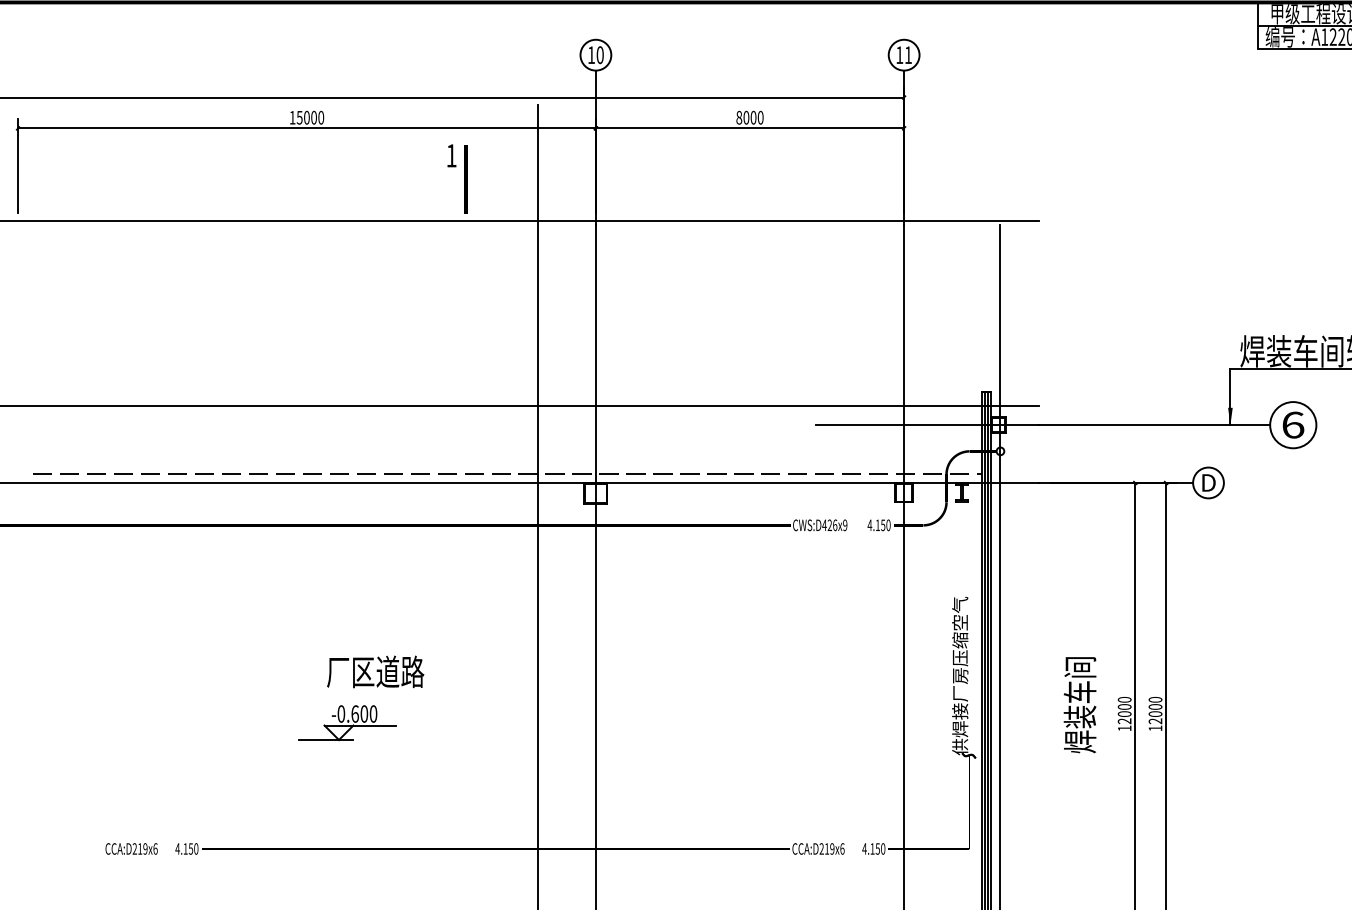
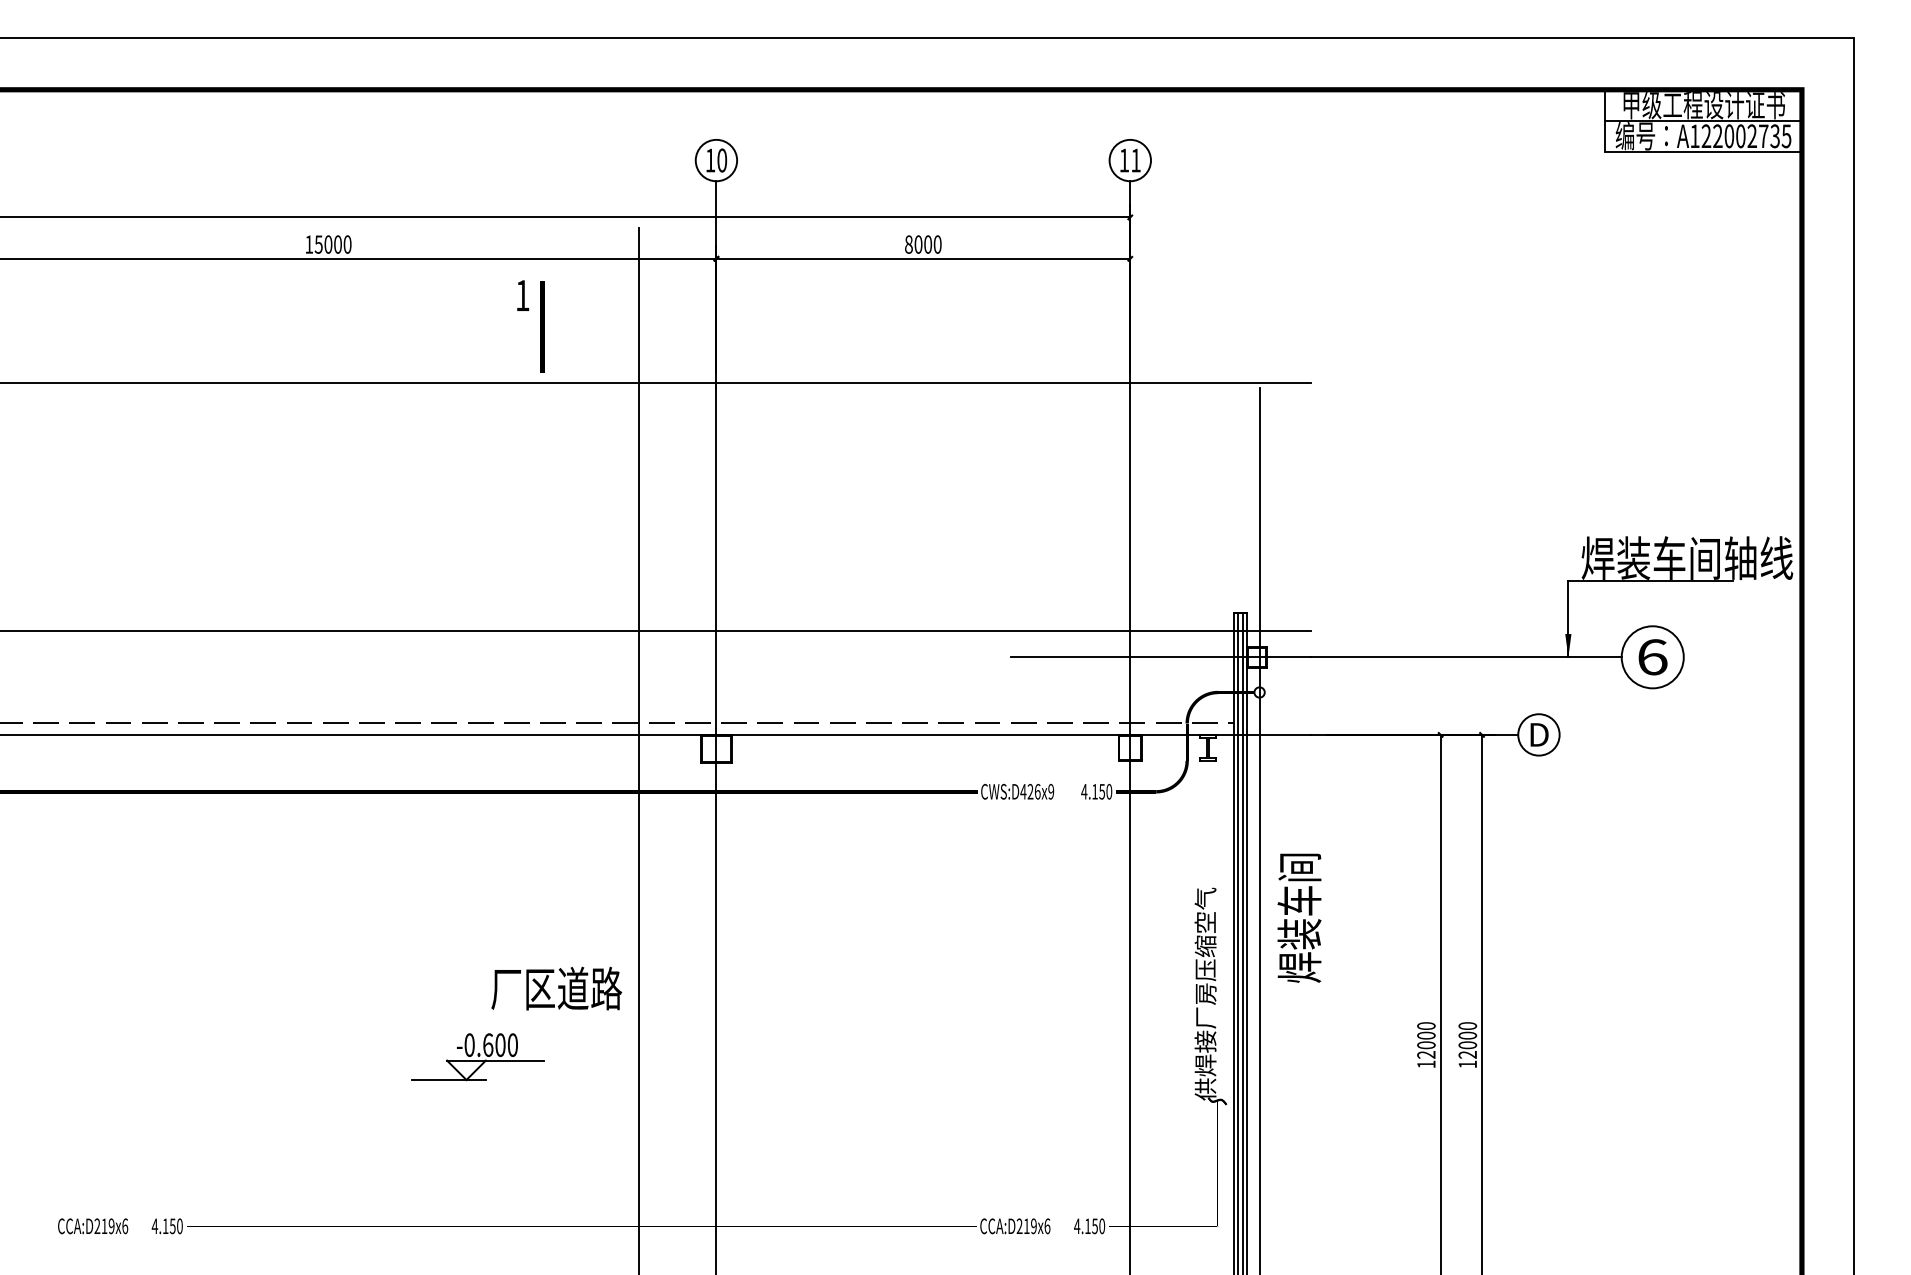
text: (375, 671) -> (556, 988), moved
text: (1080, 704) -> (1299, 917), moved
part: (347, 723) -> (477, 1057), moved

